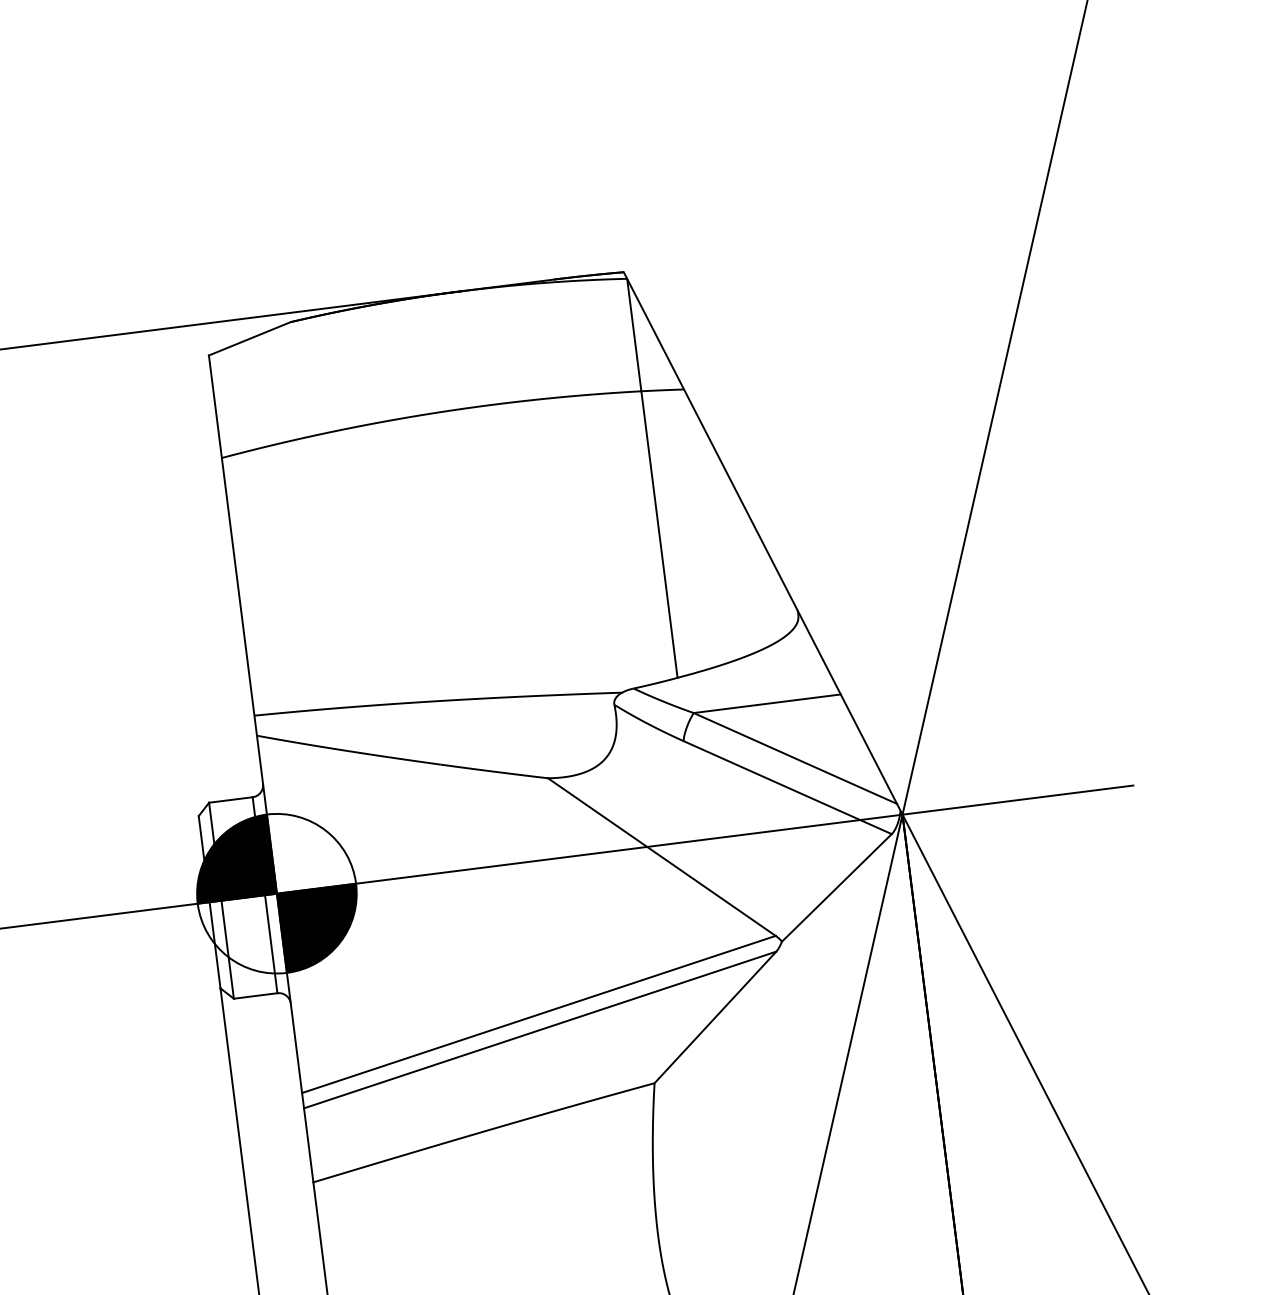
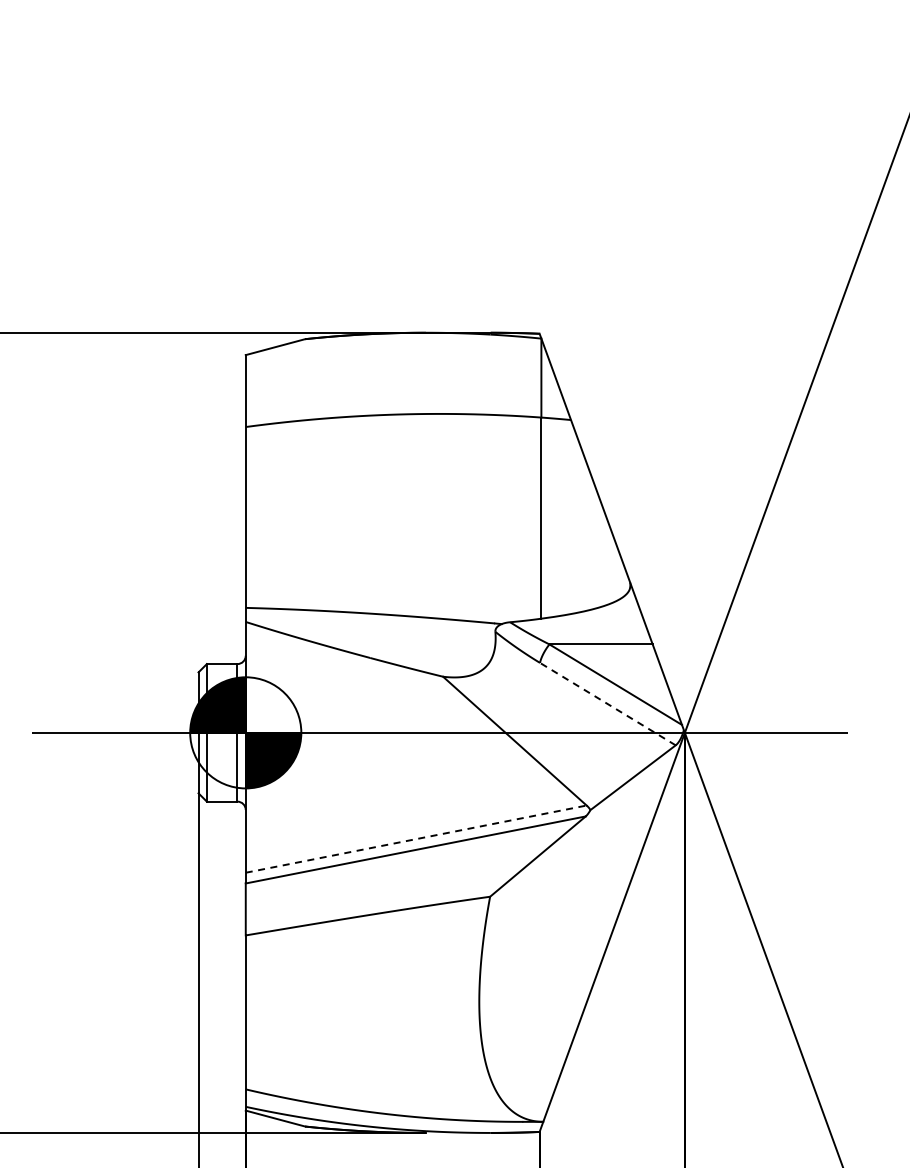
line: (787, 786) -> (607, 703), solid -> dashed
line: (539, 1014) -> (416, 839), solid -> dashed

